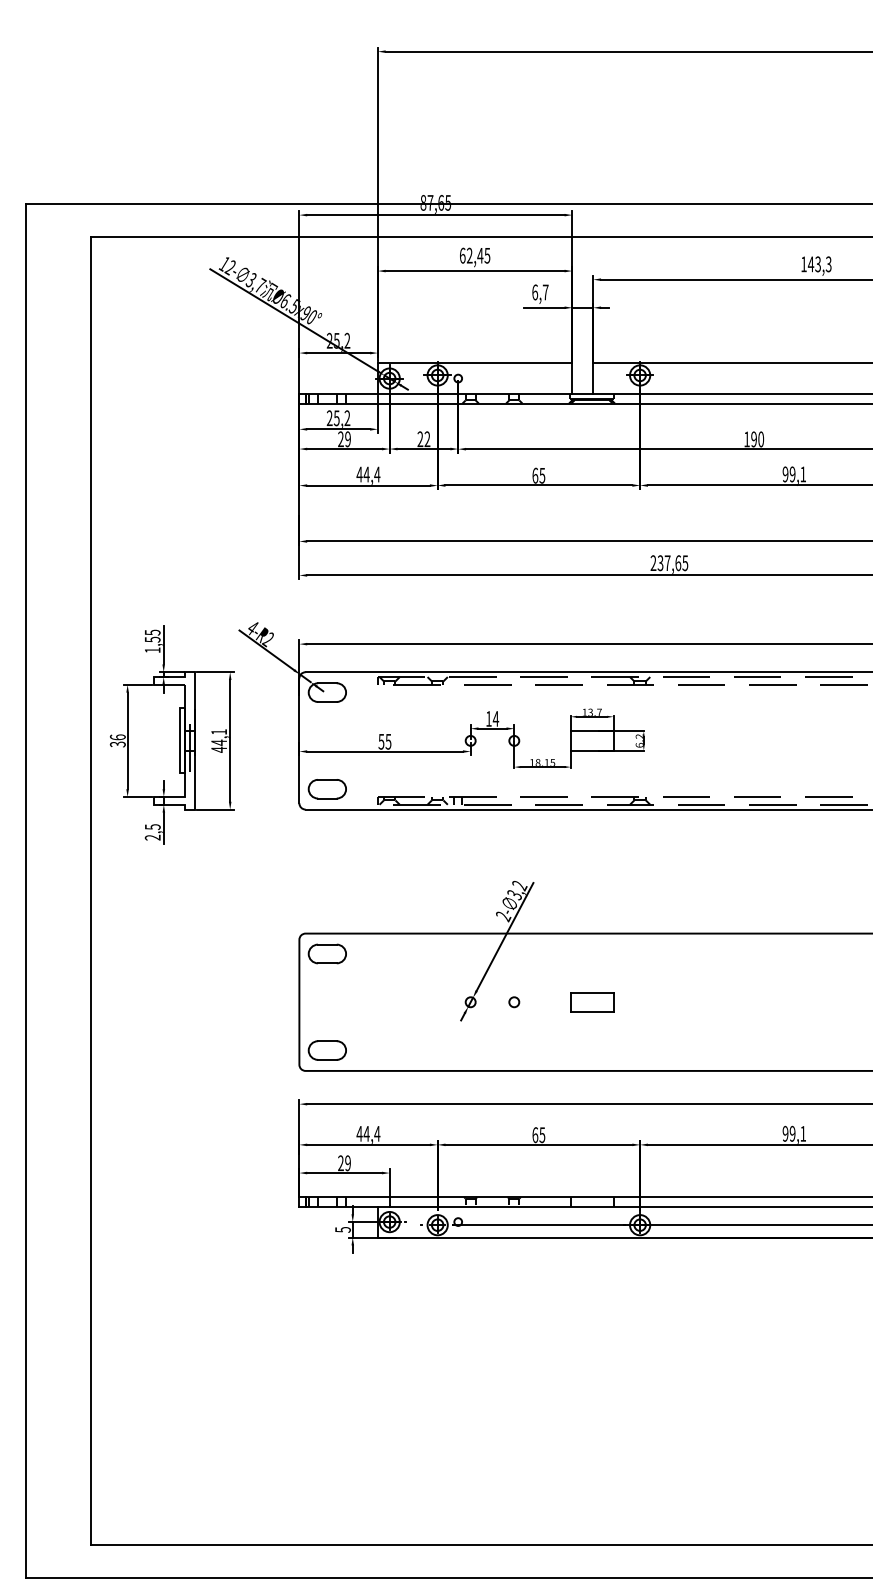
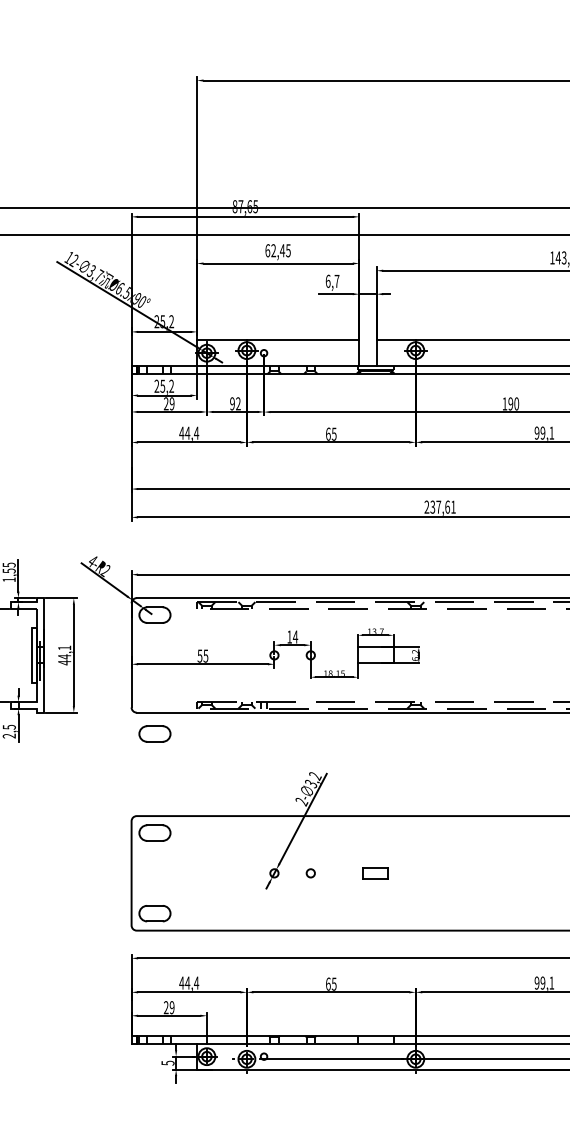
text: (420, 439) -> (232, 404), 22 -> 92
text: (685, 563) -> (453, 507), 237,65 -> 237,61
part: (326, 789) -> (154, 734), moved
part: (592, 1002) -> (376, 873), size x0.7

